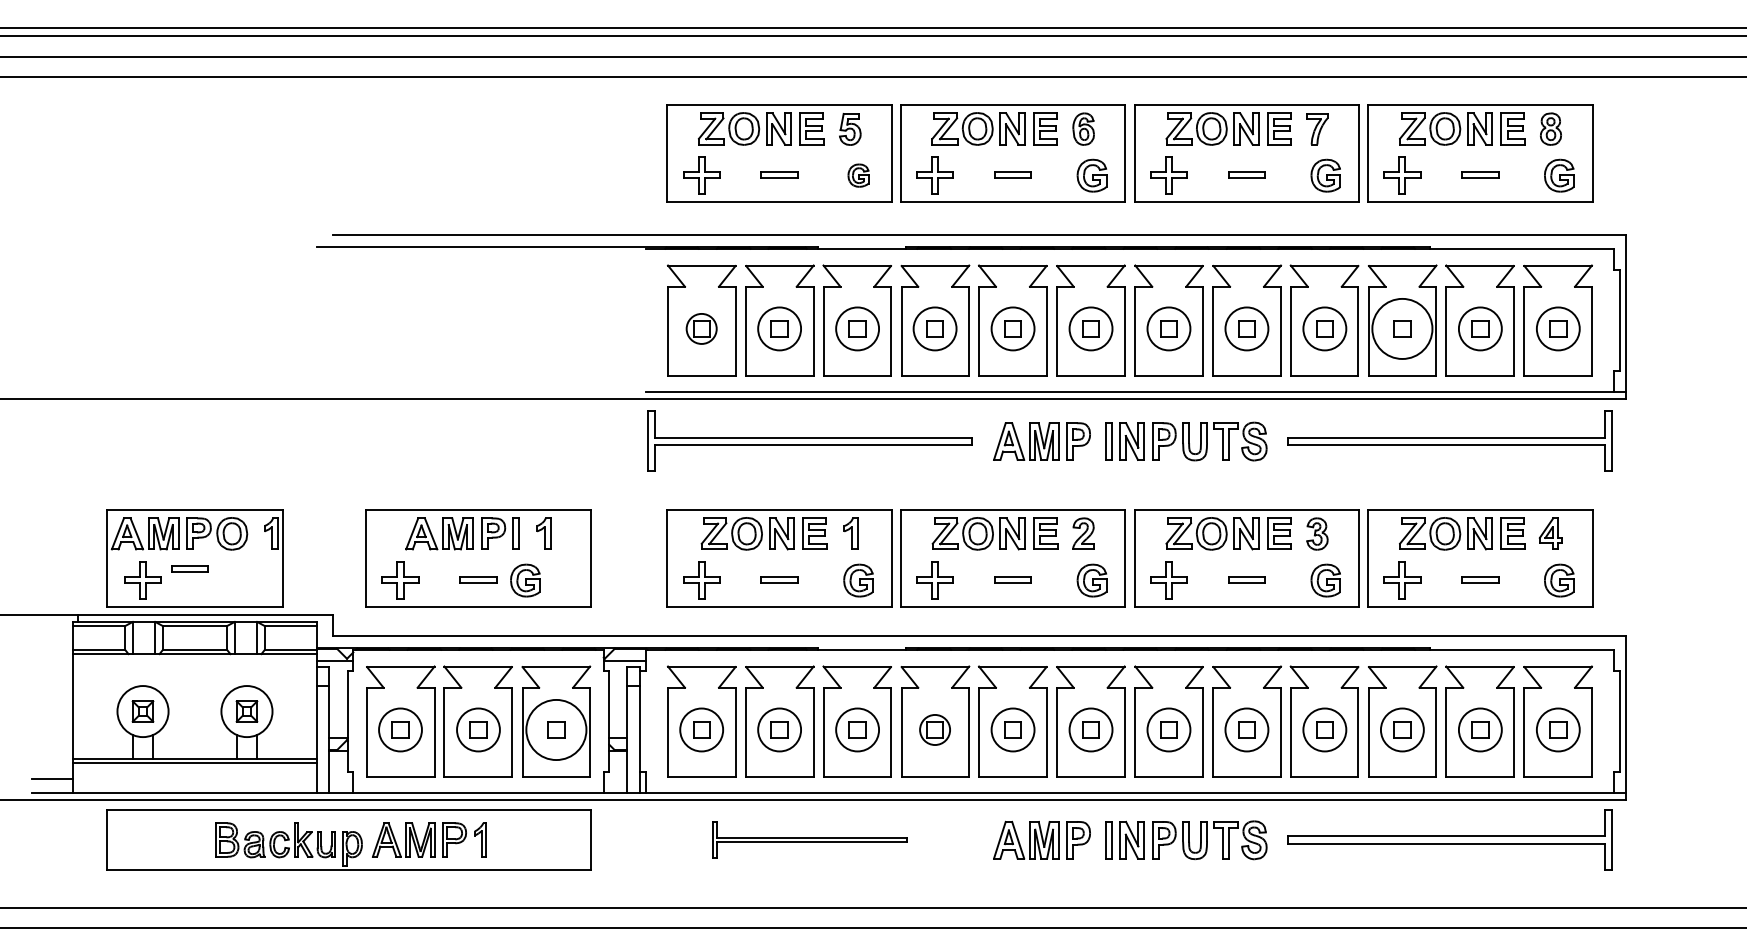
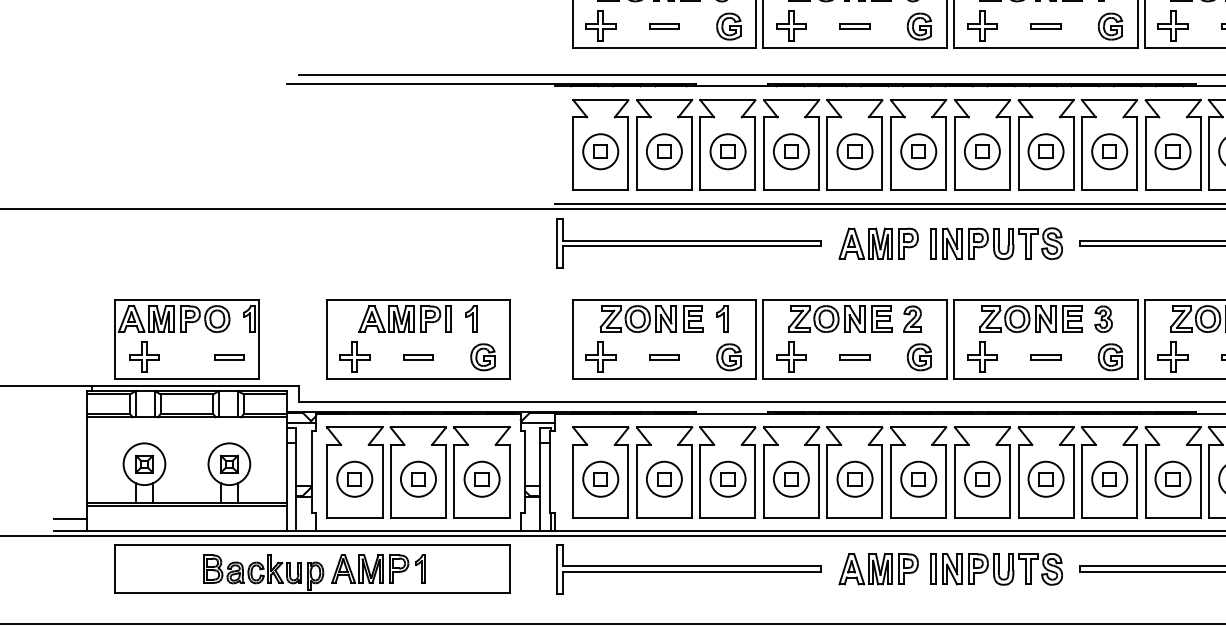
part: (858, 175) -> (728, 26), size x1.43
circle: (701, 328) -> (600, 151), size x1.43
circle: (1401, 328) -> (1172, 151), size x0.71
part: (189, 568) -> (228, 356), moved
part: (525, 580) -> (482, 357), moved
circle: (555, 729) -> (481, 478), size x0.71
circle: (934, 729) -> (790, 478), size x1.43
part: (809, 839) -> (688, 568), size x1.67

